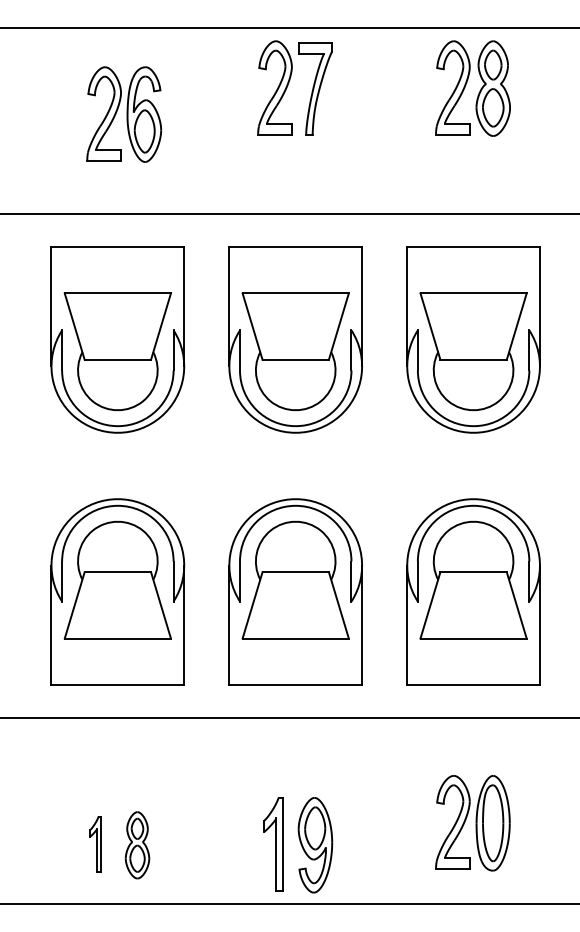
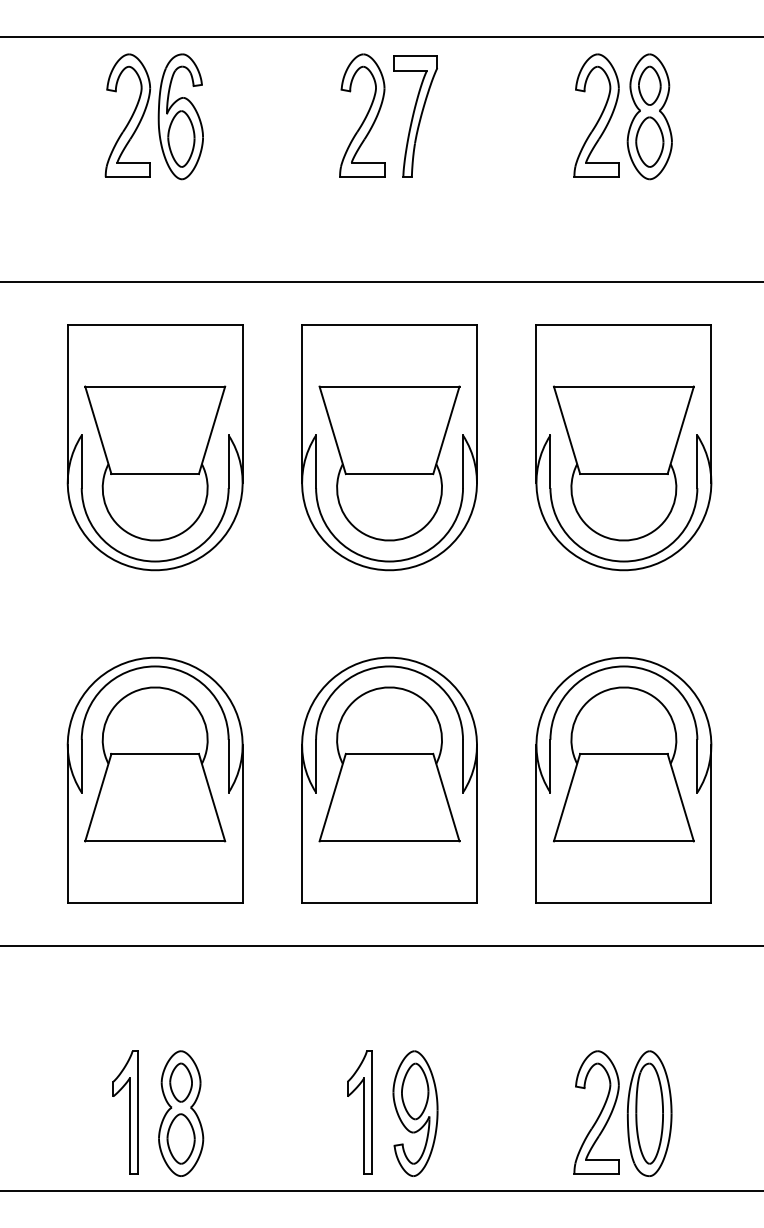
part: (124, 114) -> (154, 116), moved
part: (472, 823) -> (622, 1113), moved
part: (95, 844) -> (125, 1112), size x1.67
part: (137, 845) -> (181, 1113), size x1.43

